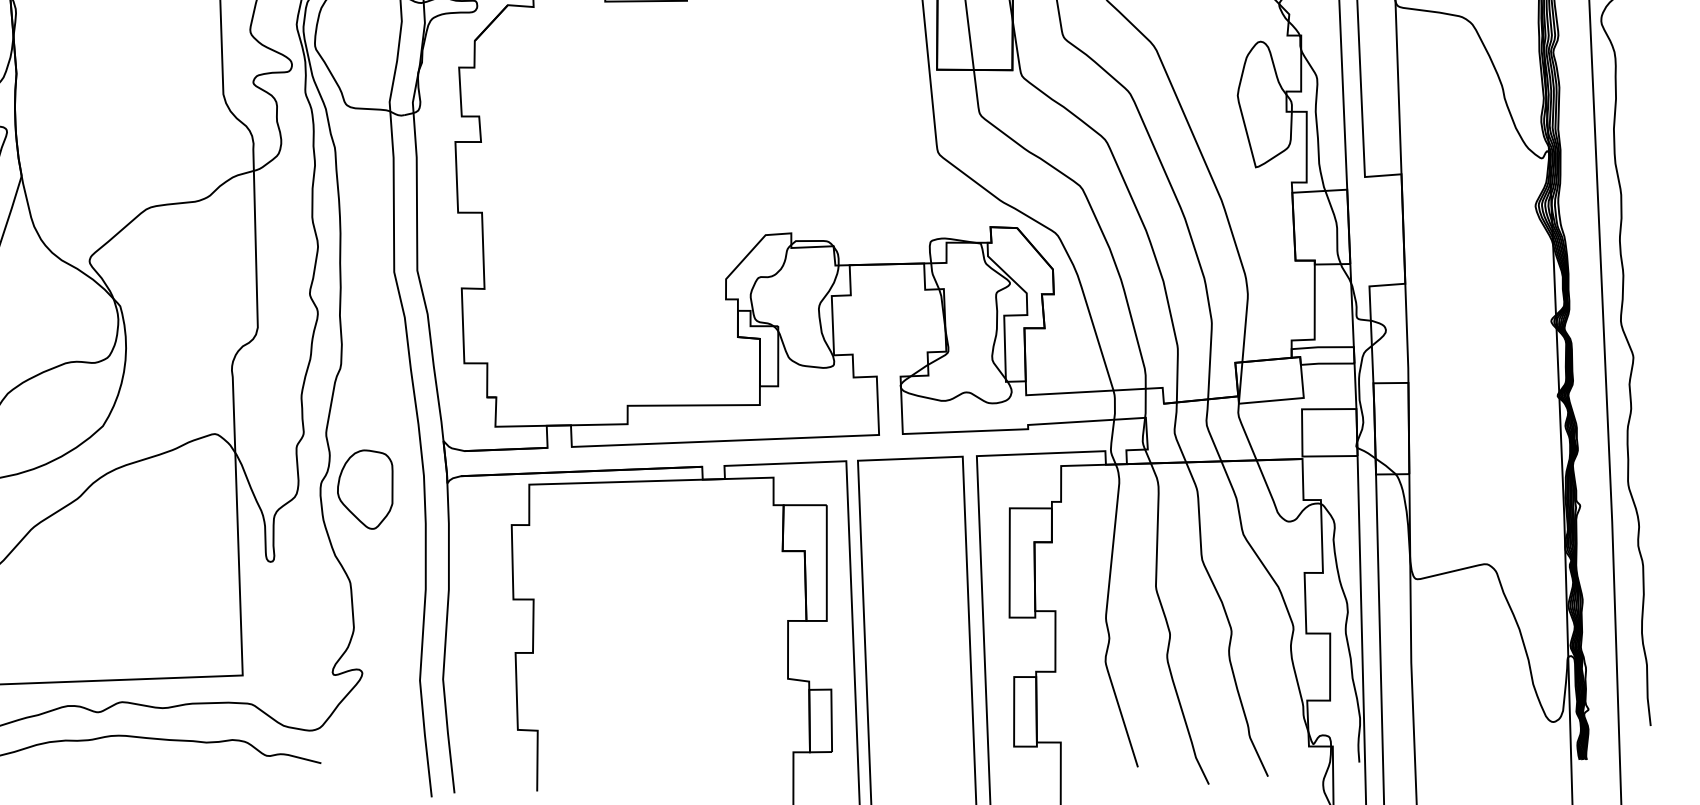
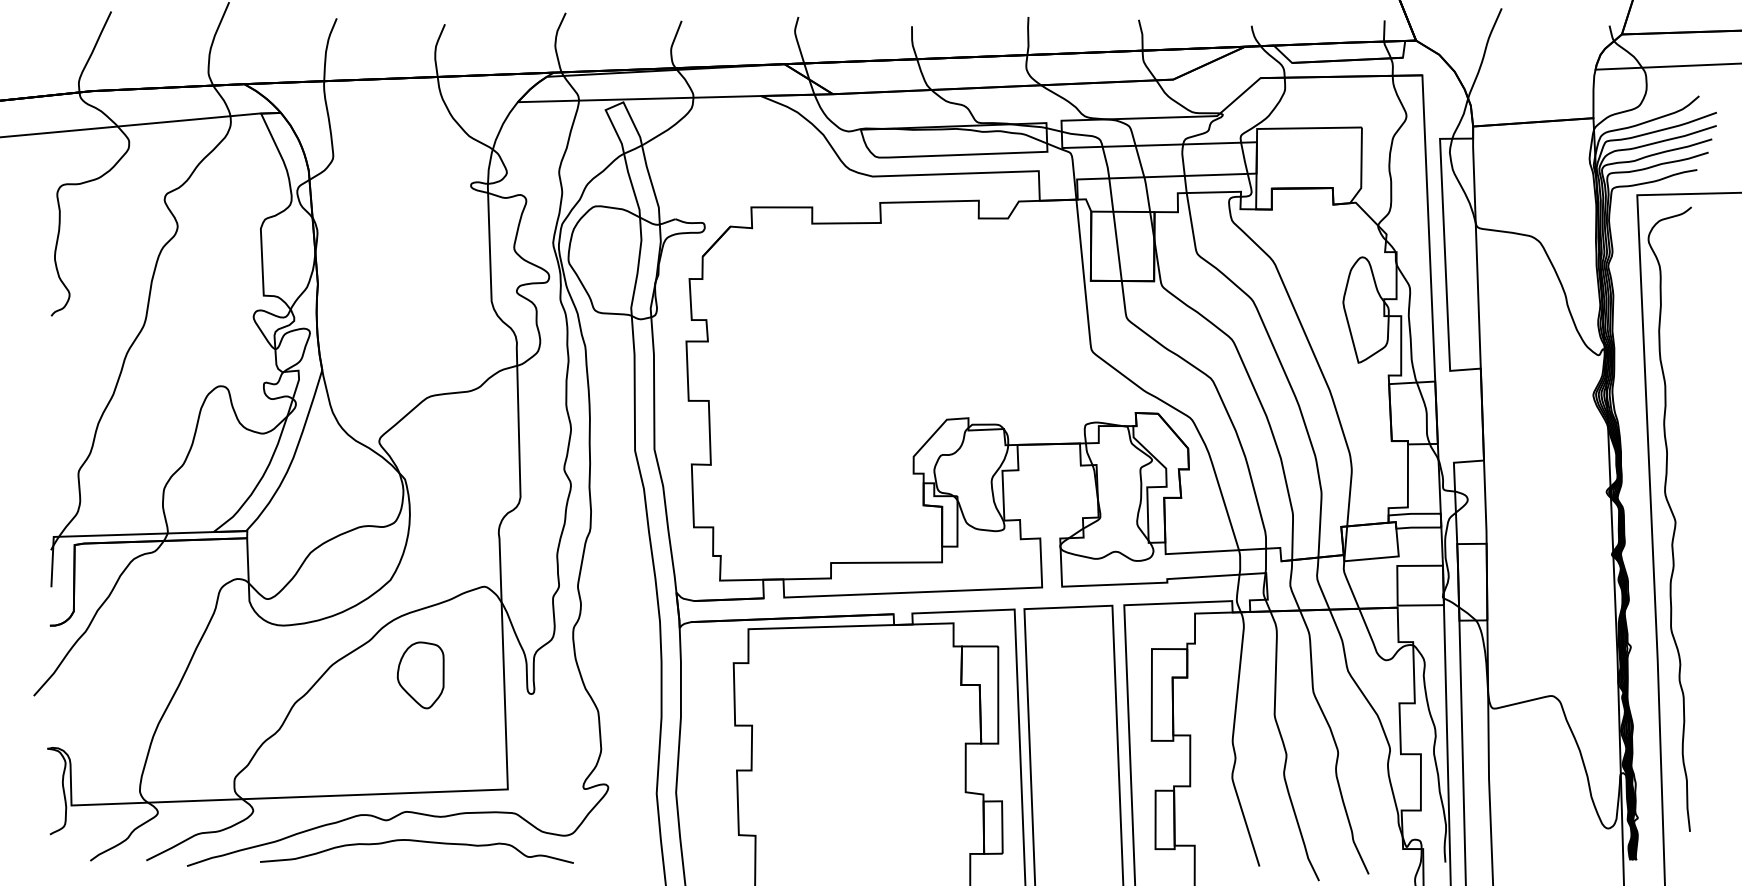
part: (364, 489) -> (420, 675), moved

